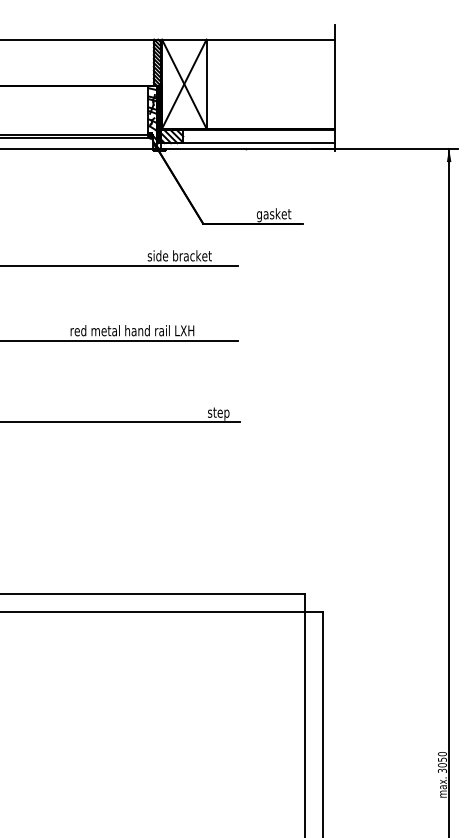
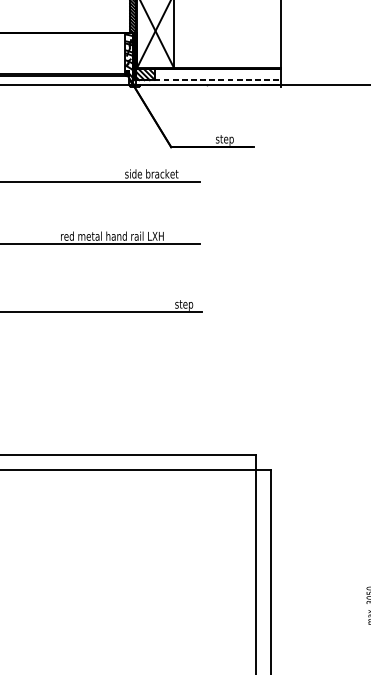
line: (247, 143) -> (208, 80), solid -> dashed
text: (273, 215) -> (229, 140), gasket -> step

